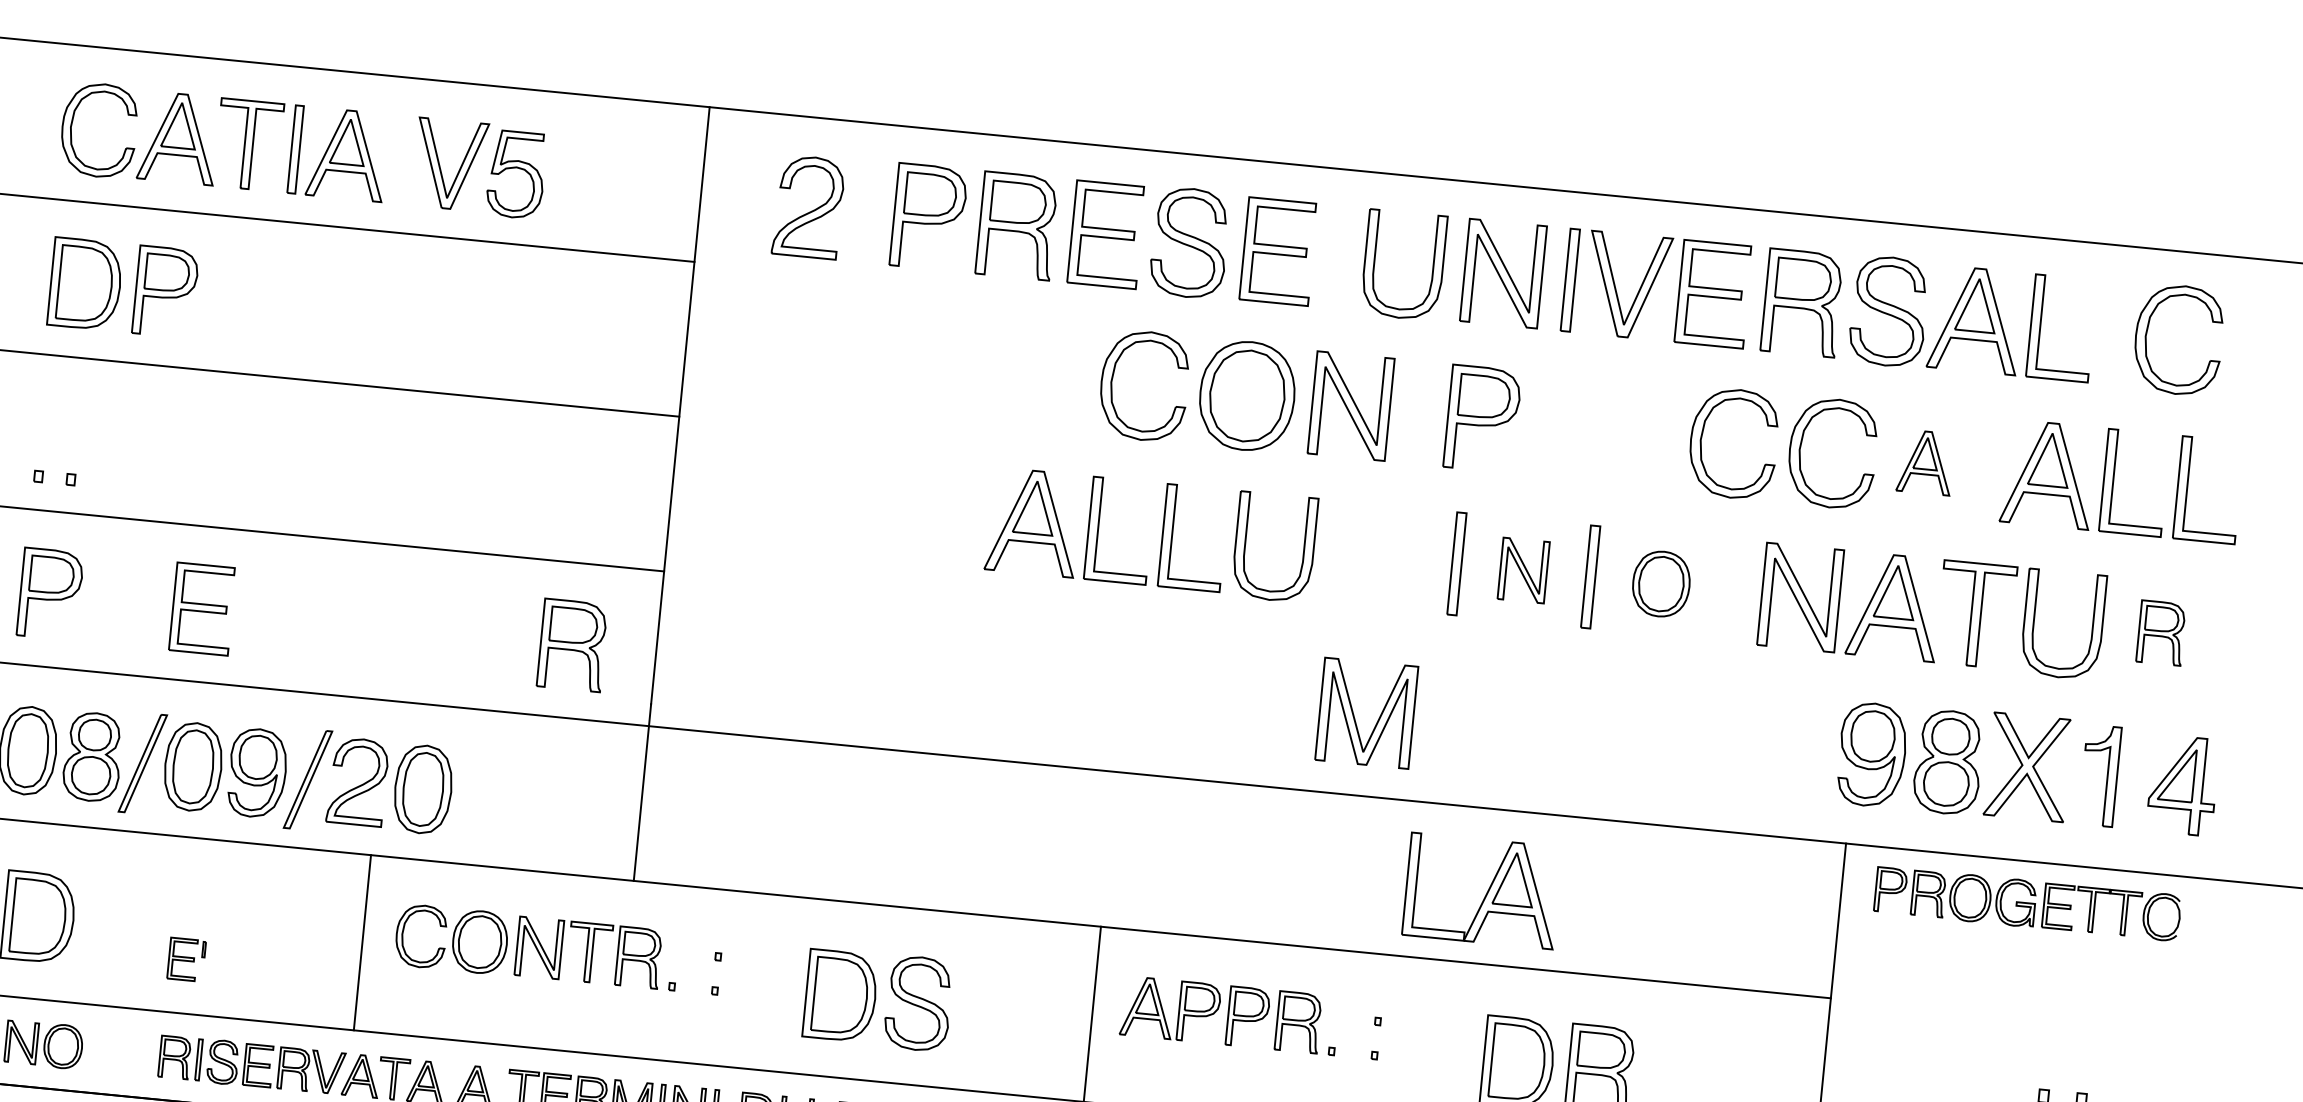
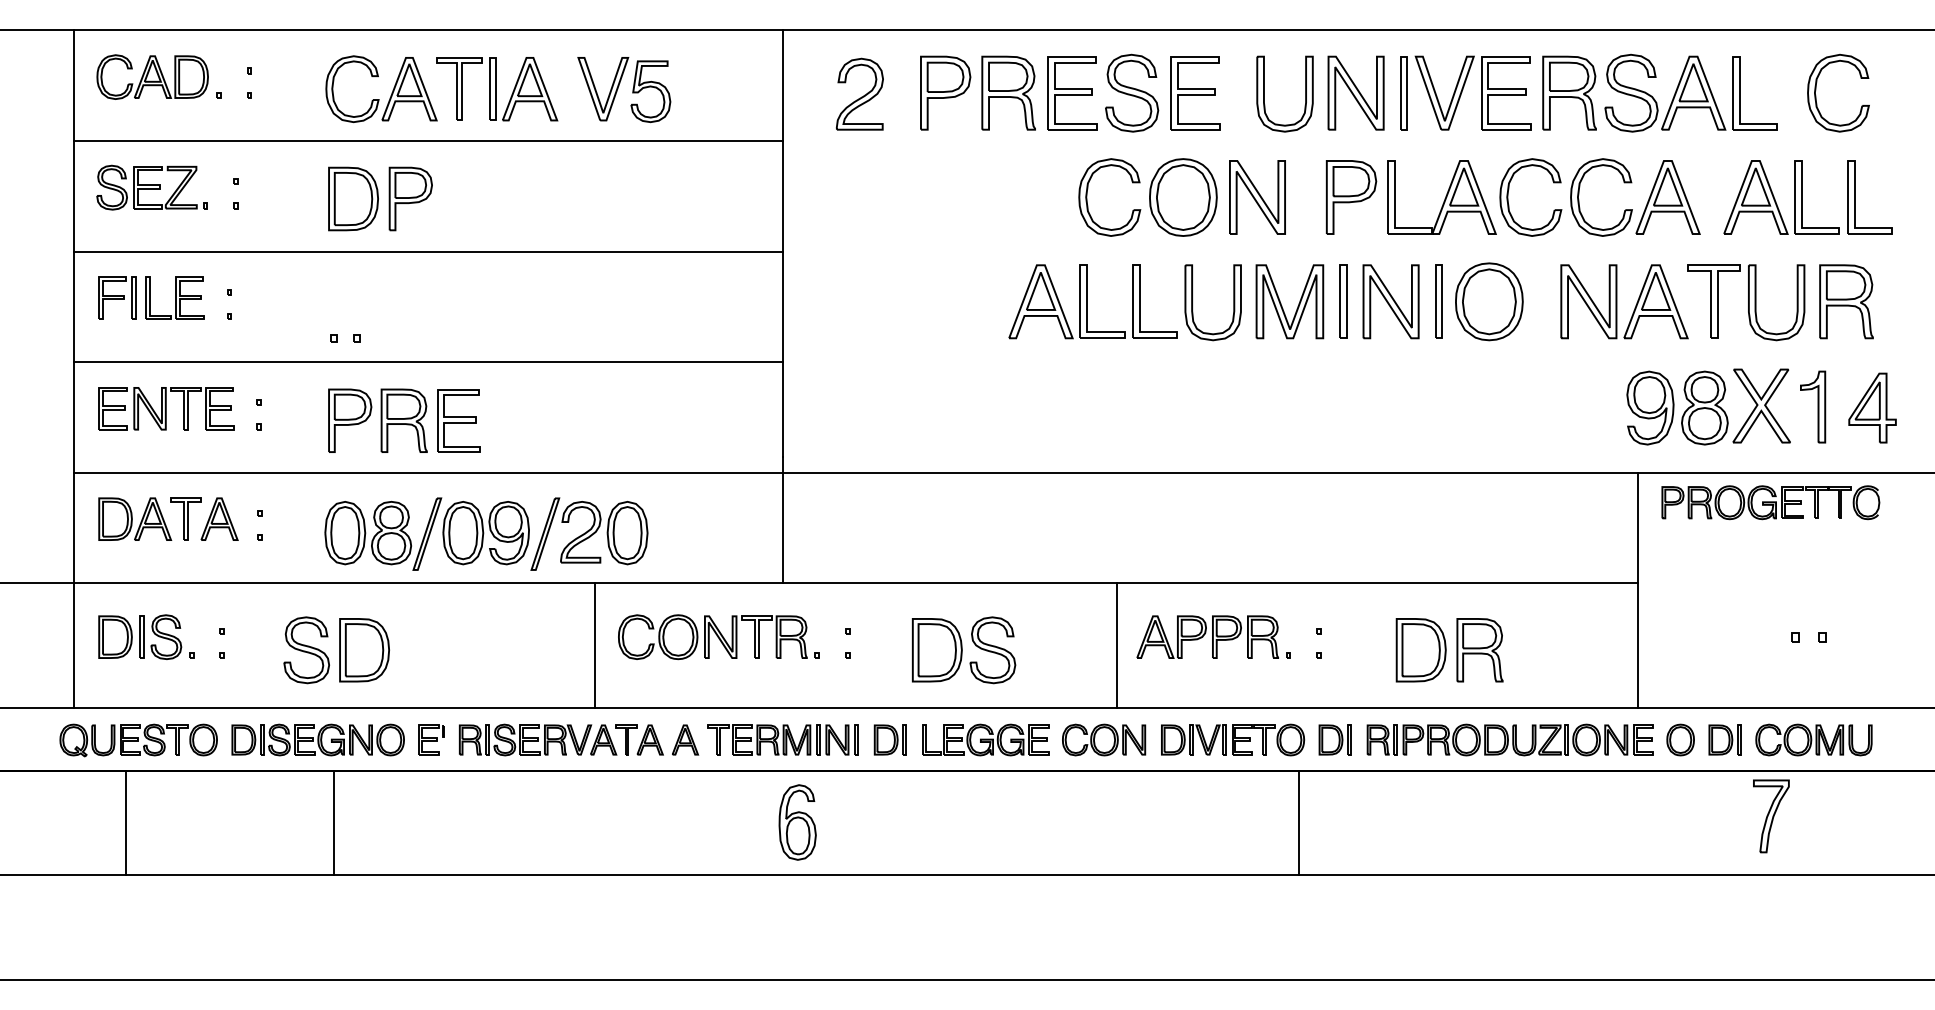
part: (1925, 462) -> (1667, 197), size x1.67
part: (1522, 569) -> (1390, 301), size x1.67
part: (1661, 583) -> (1489, 301), size x1.67
part: (2161, 632) -> (1846, 301), size x1.67
part: (571, 644) -> (403, 420), moved
part: (1355, 717) -> (1282, 305), moved
part: (1481, 890) -> (1441, 197), moved
part: (186, 958) -> (431, 739), moved

